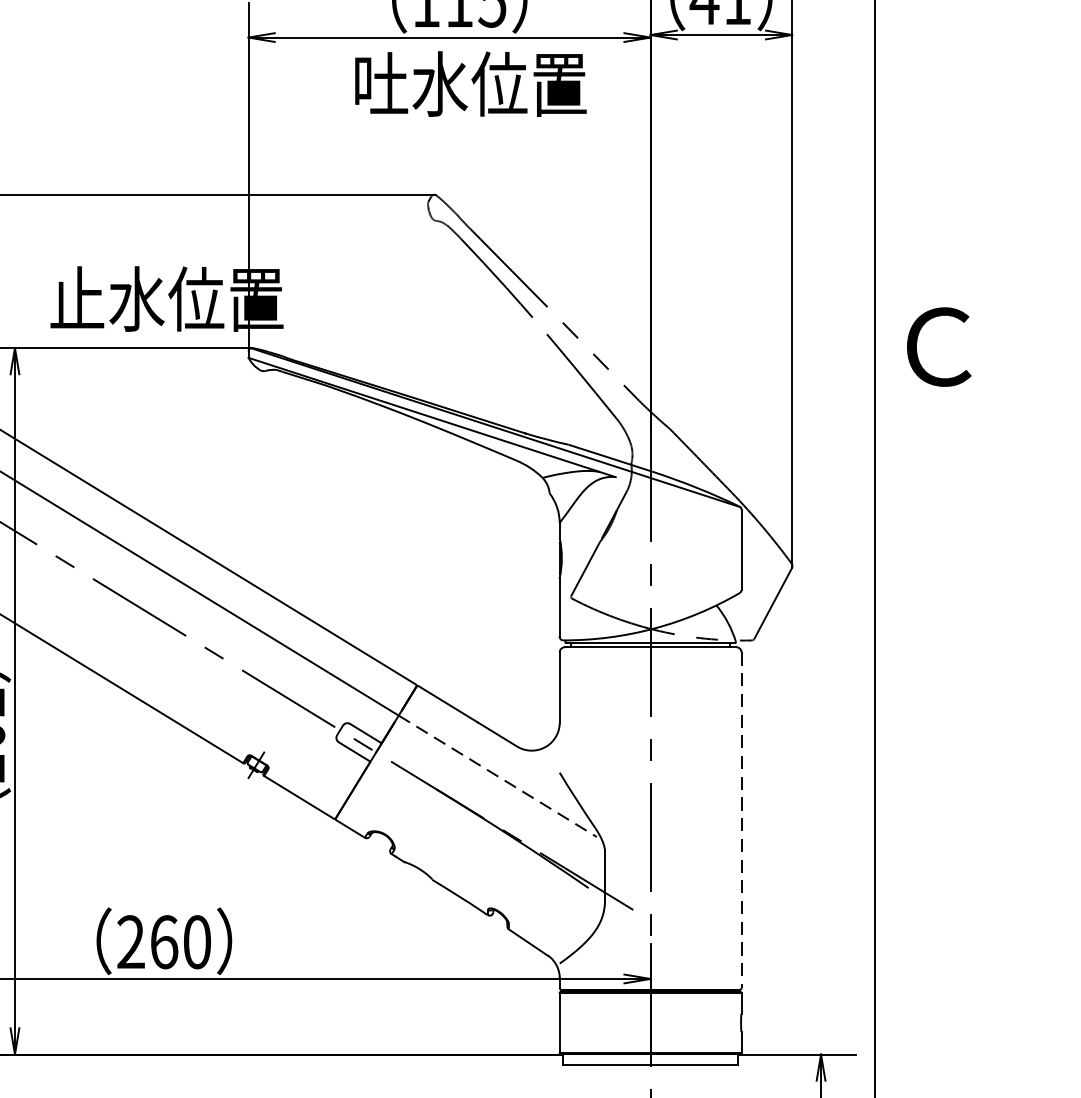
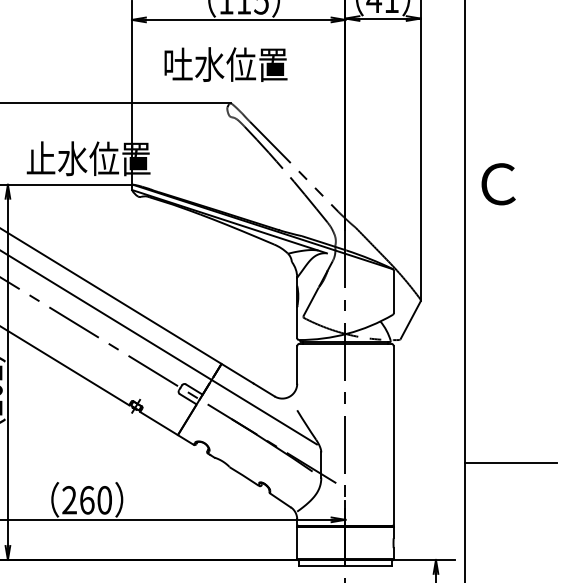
text: (469, 83) -> (225, 64), moved
line: (498, 776) -> (264, 412), dashed -> solid
line: (741, 822) -> (393, 436), dashed -> solid
line: (961, 871) -> (510, 462), added

